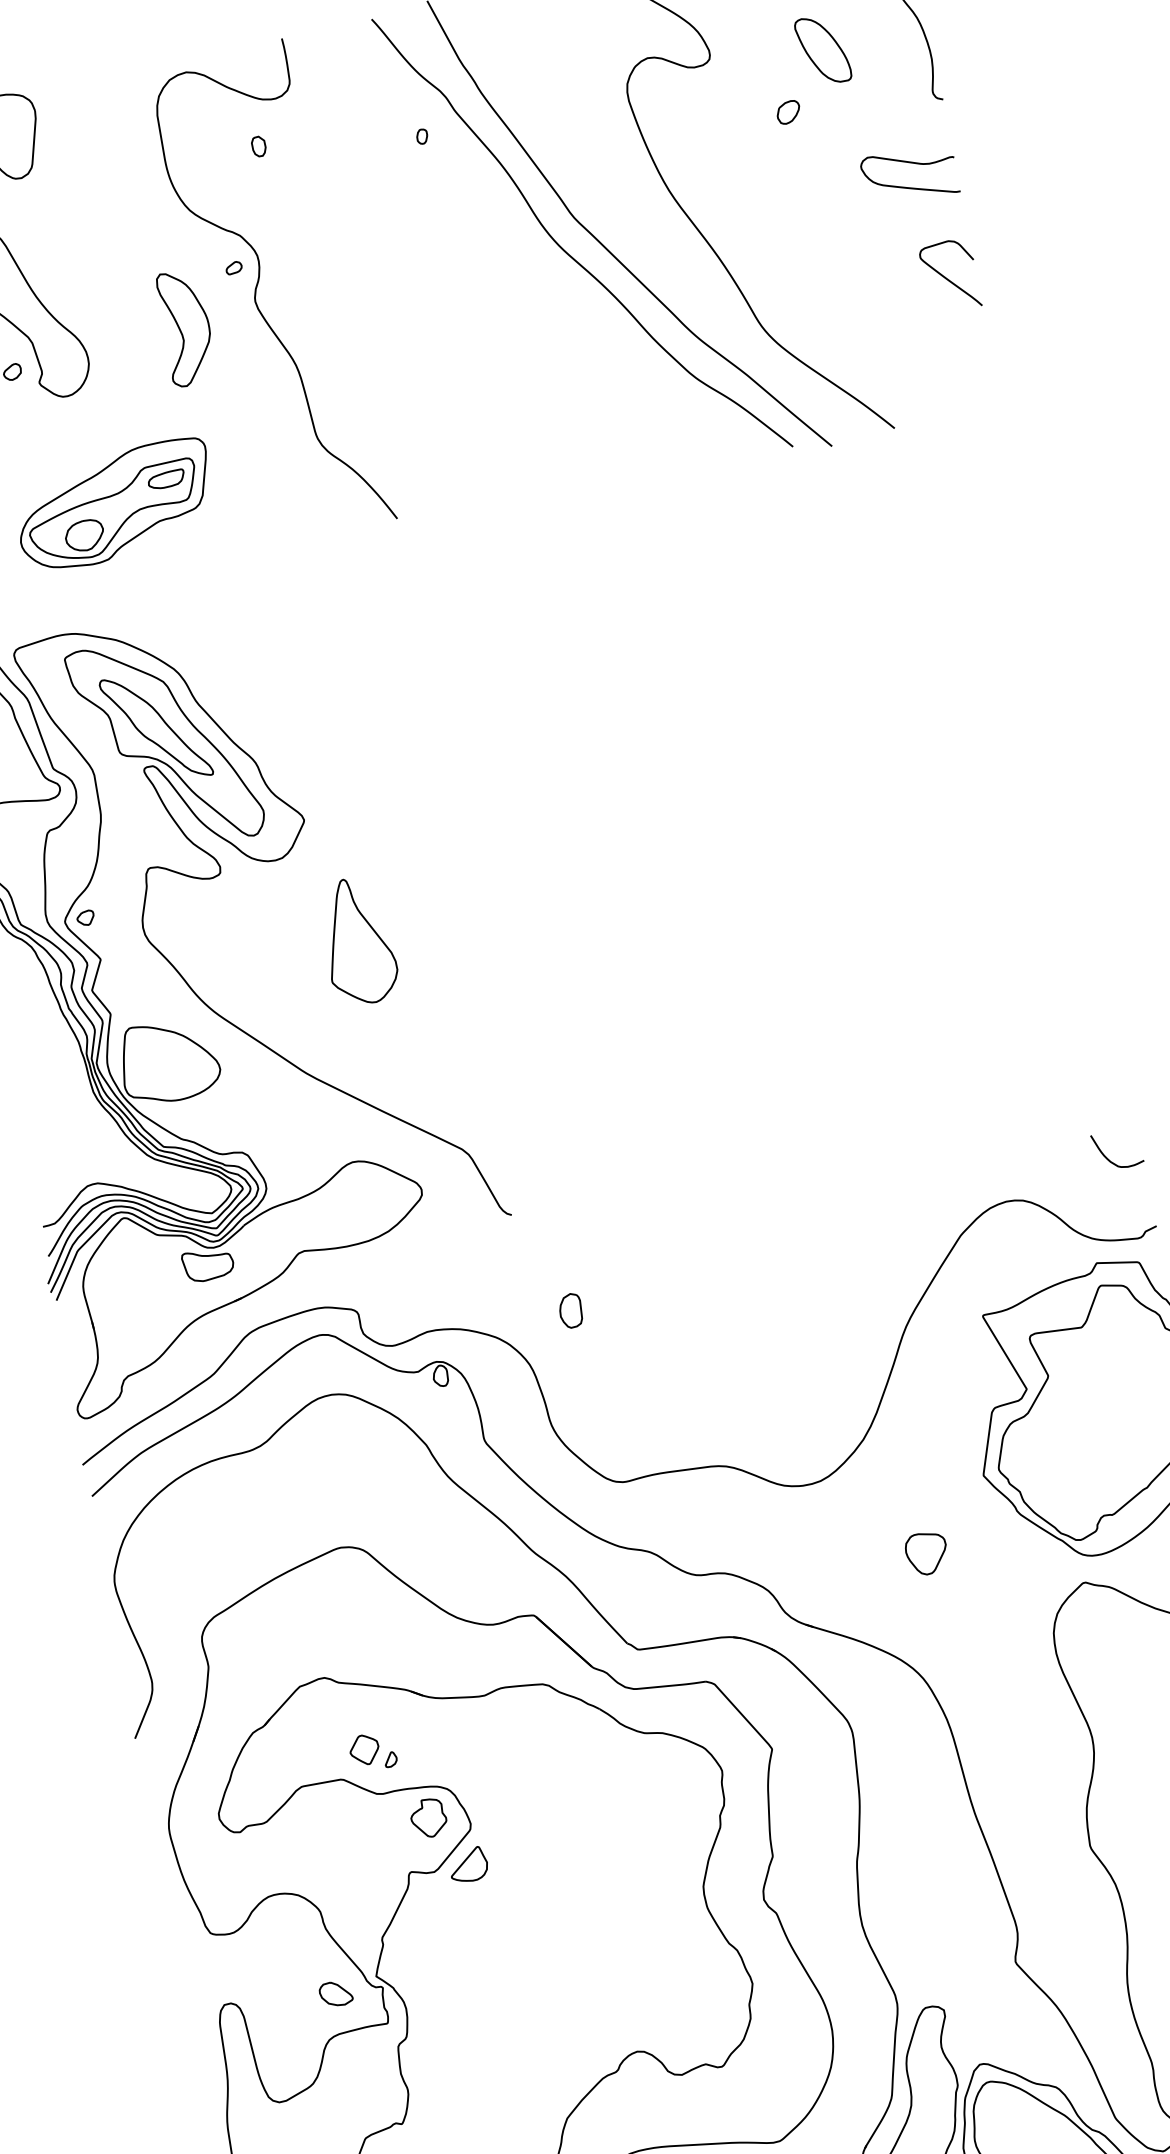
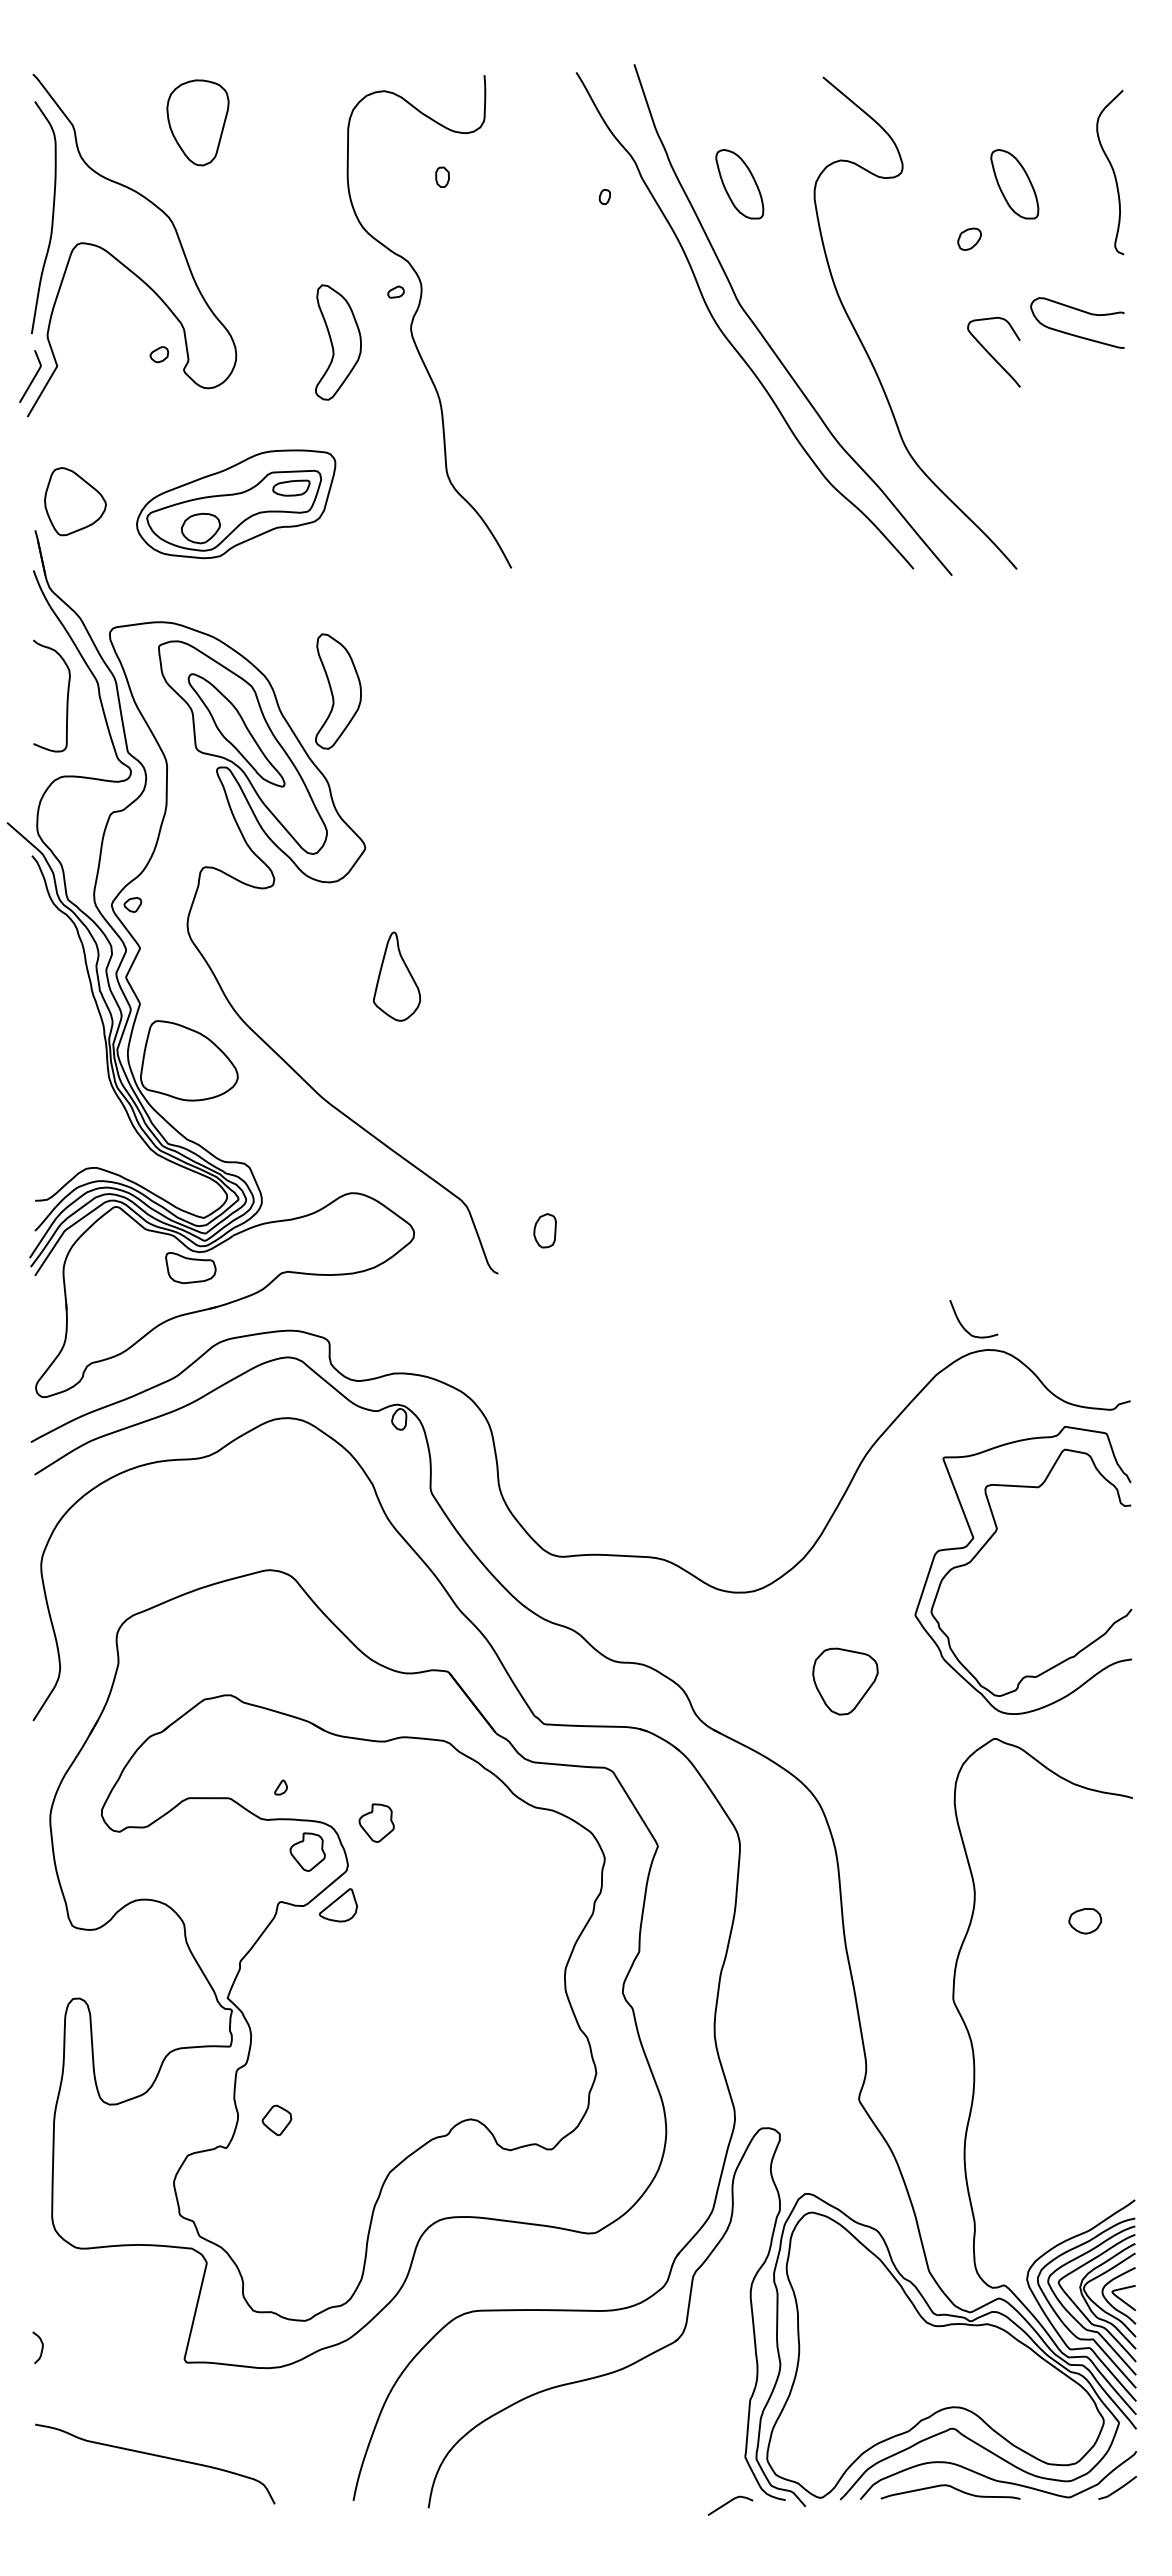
part: (552, 100) -> (739, 184), added
curve: (946, 277) -> (990, 353), moved
part: (249, 671) -> (338, 691), added
part: (357, 940) -> (396, 976), size x0.7
curve: (1109, 1159) -> (964, 1327), moved
part: (570, 1310) -> (544, 1230), moved
part: (926, 1553) -> (845, 1681), size x1.6
part: (363, 1749) -> (276, 2119), moved
part: (491, 1776) -> (376, 1822), added
part: (335, 1994) -> (184, 2008), removed

